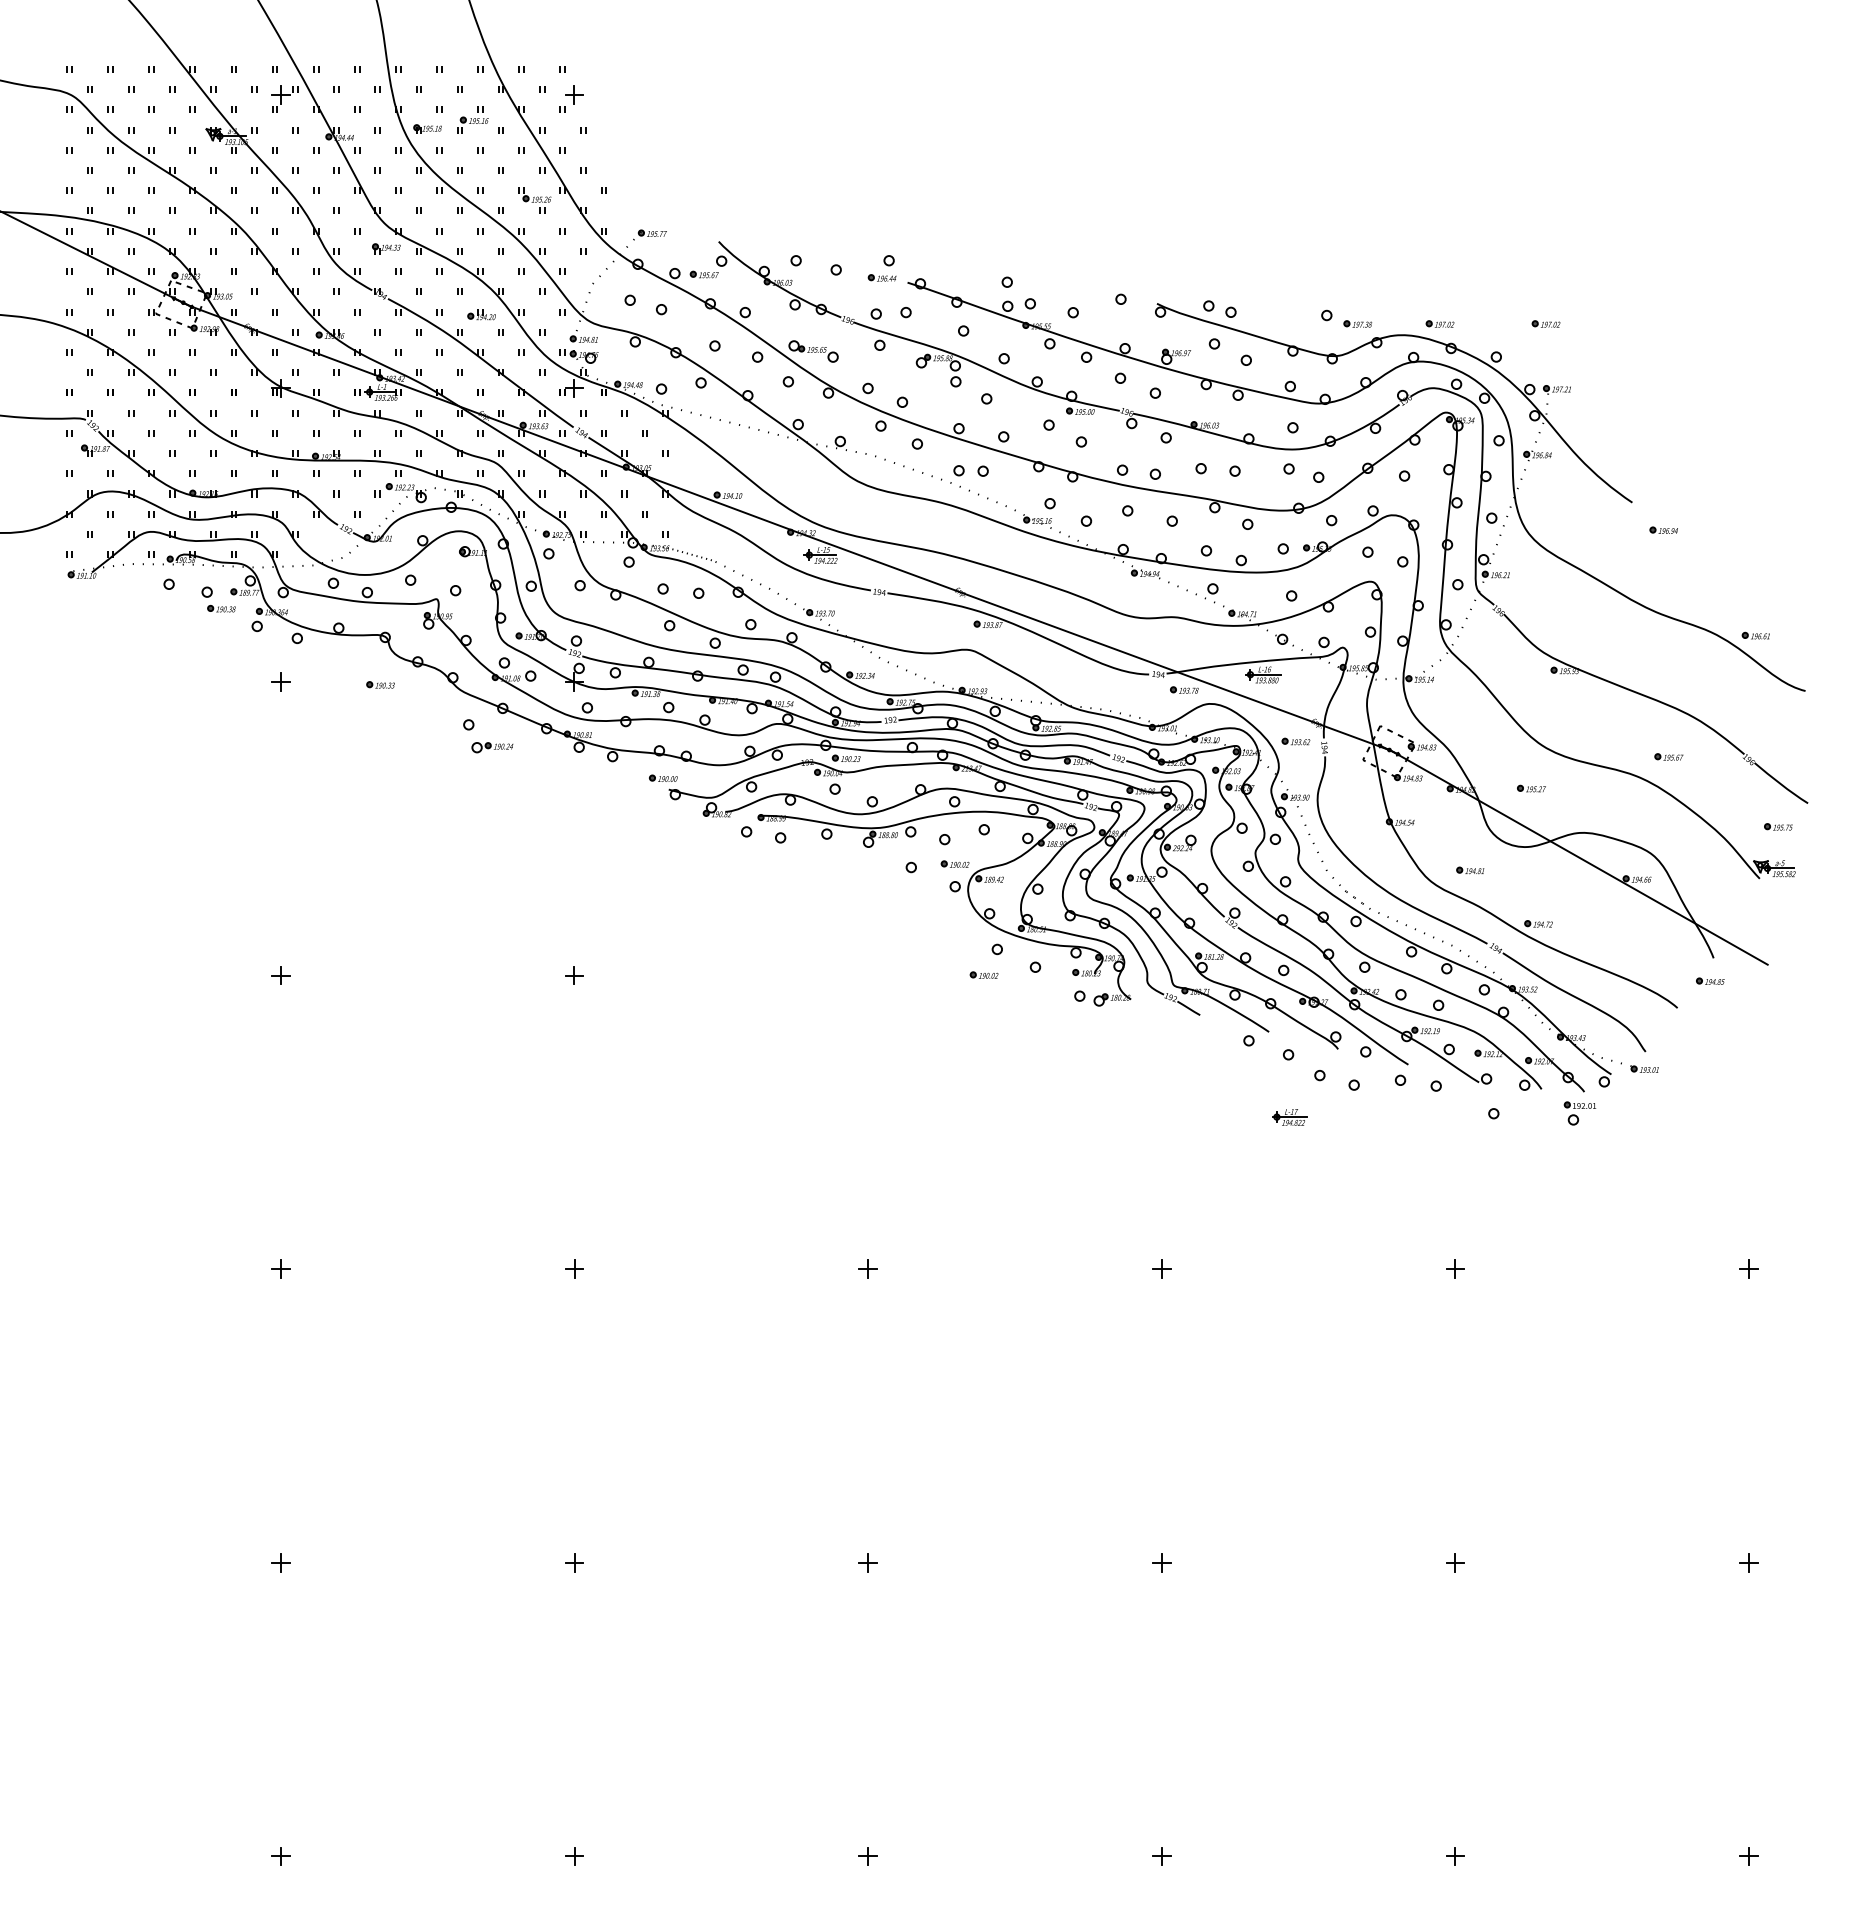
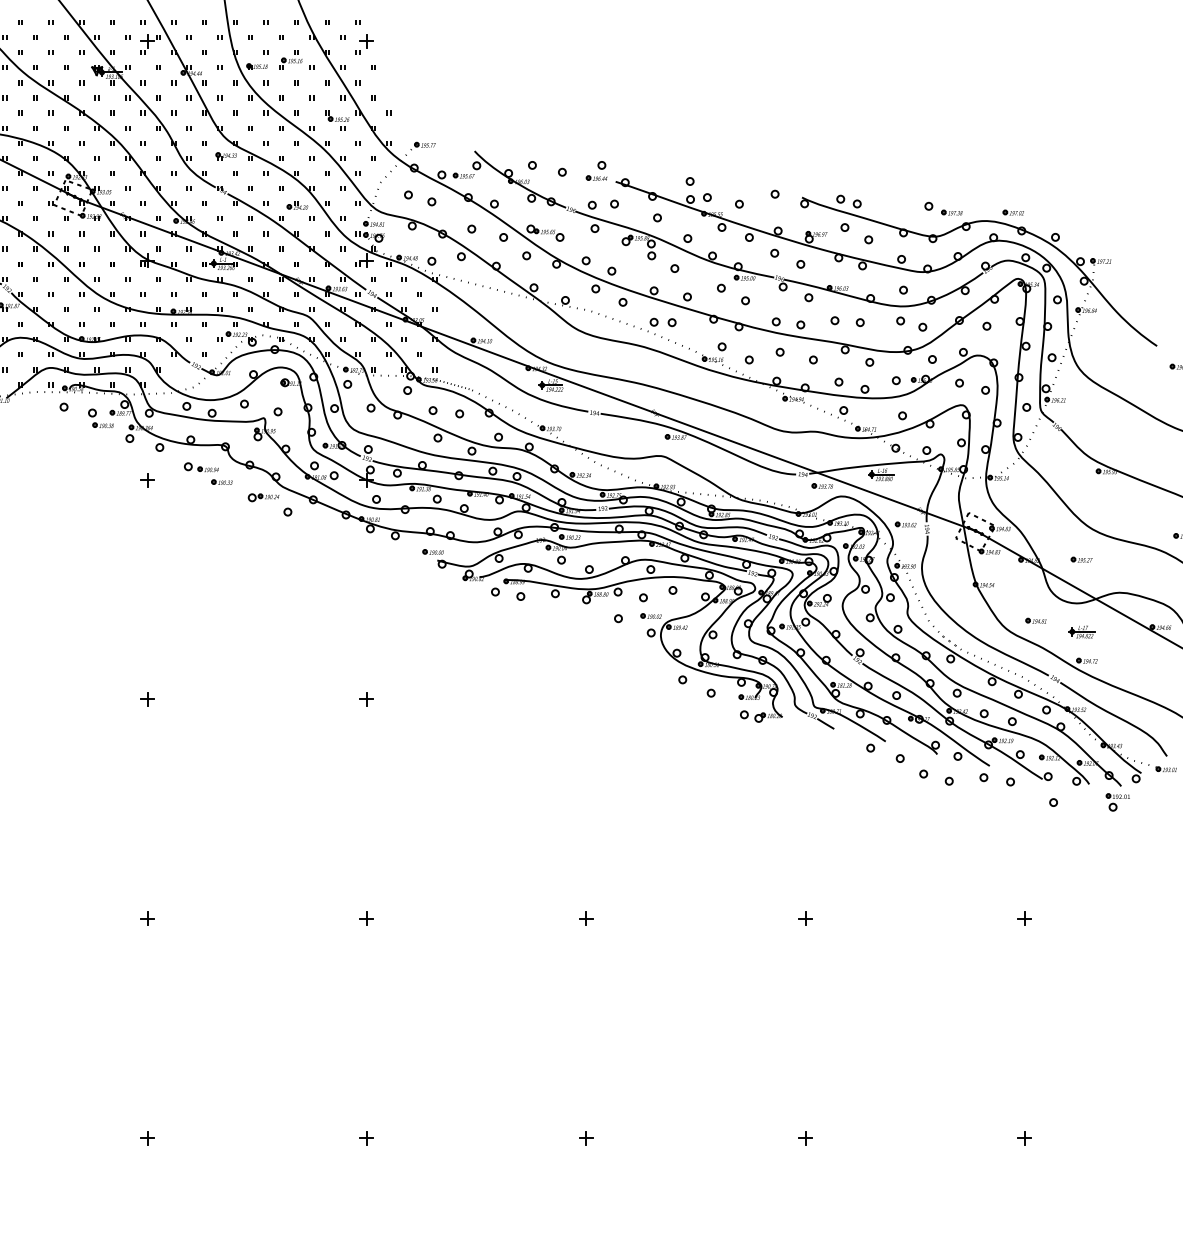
part: (1545, 323) -> (1092, 212), removed
part: (352, 664) -> (201, 467), added
part: (492, 747) -> (263, 497), moved
part: (983, 974) -> (672, 698), removed
part: (1289, 1117) -> (1081, 632), moved

